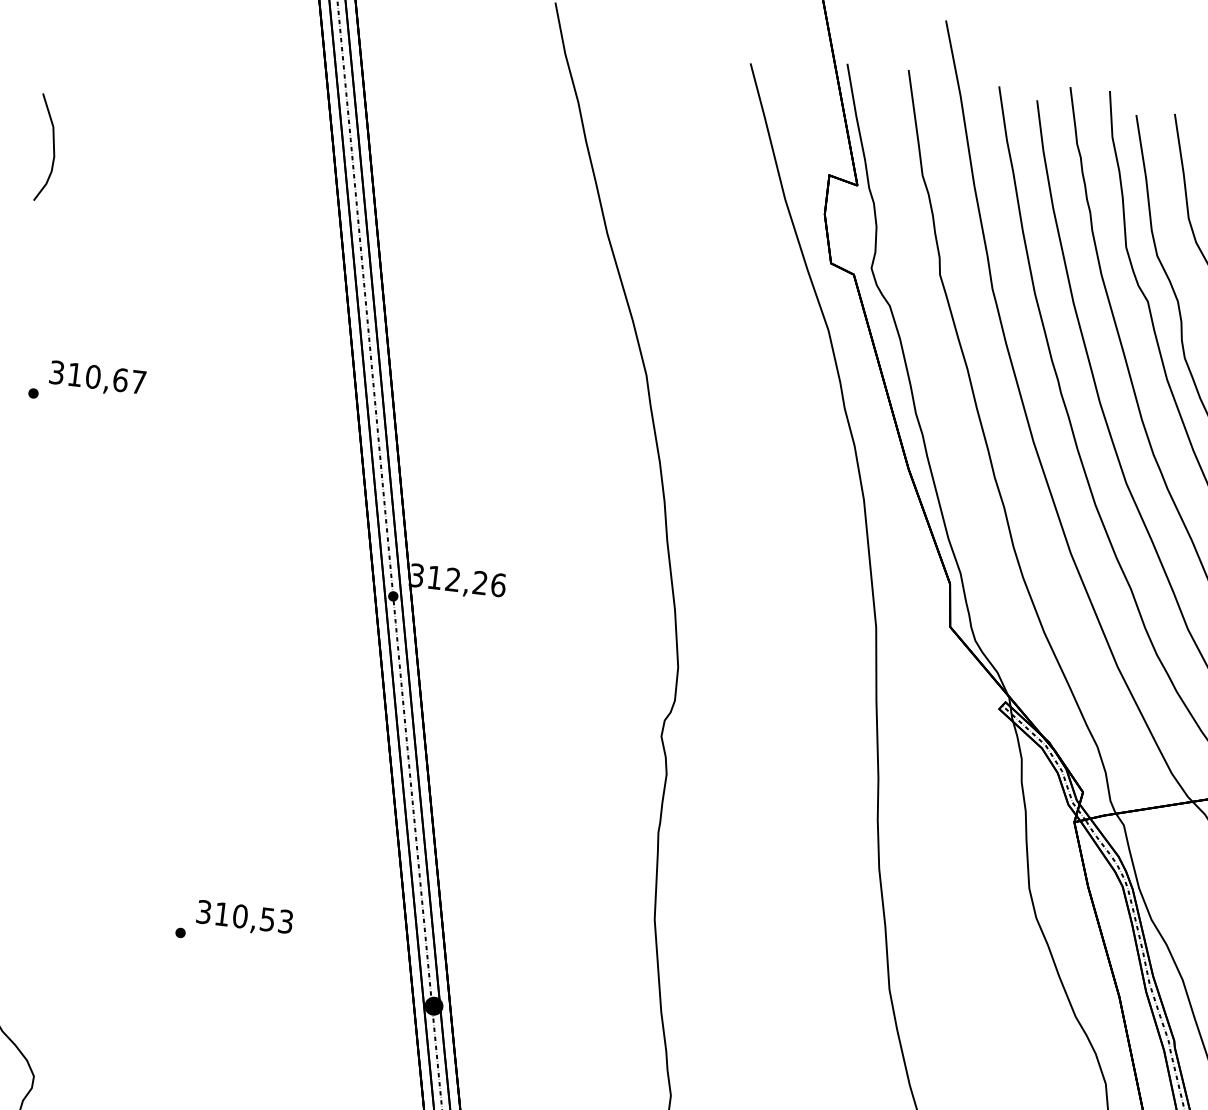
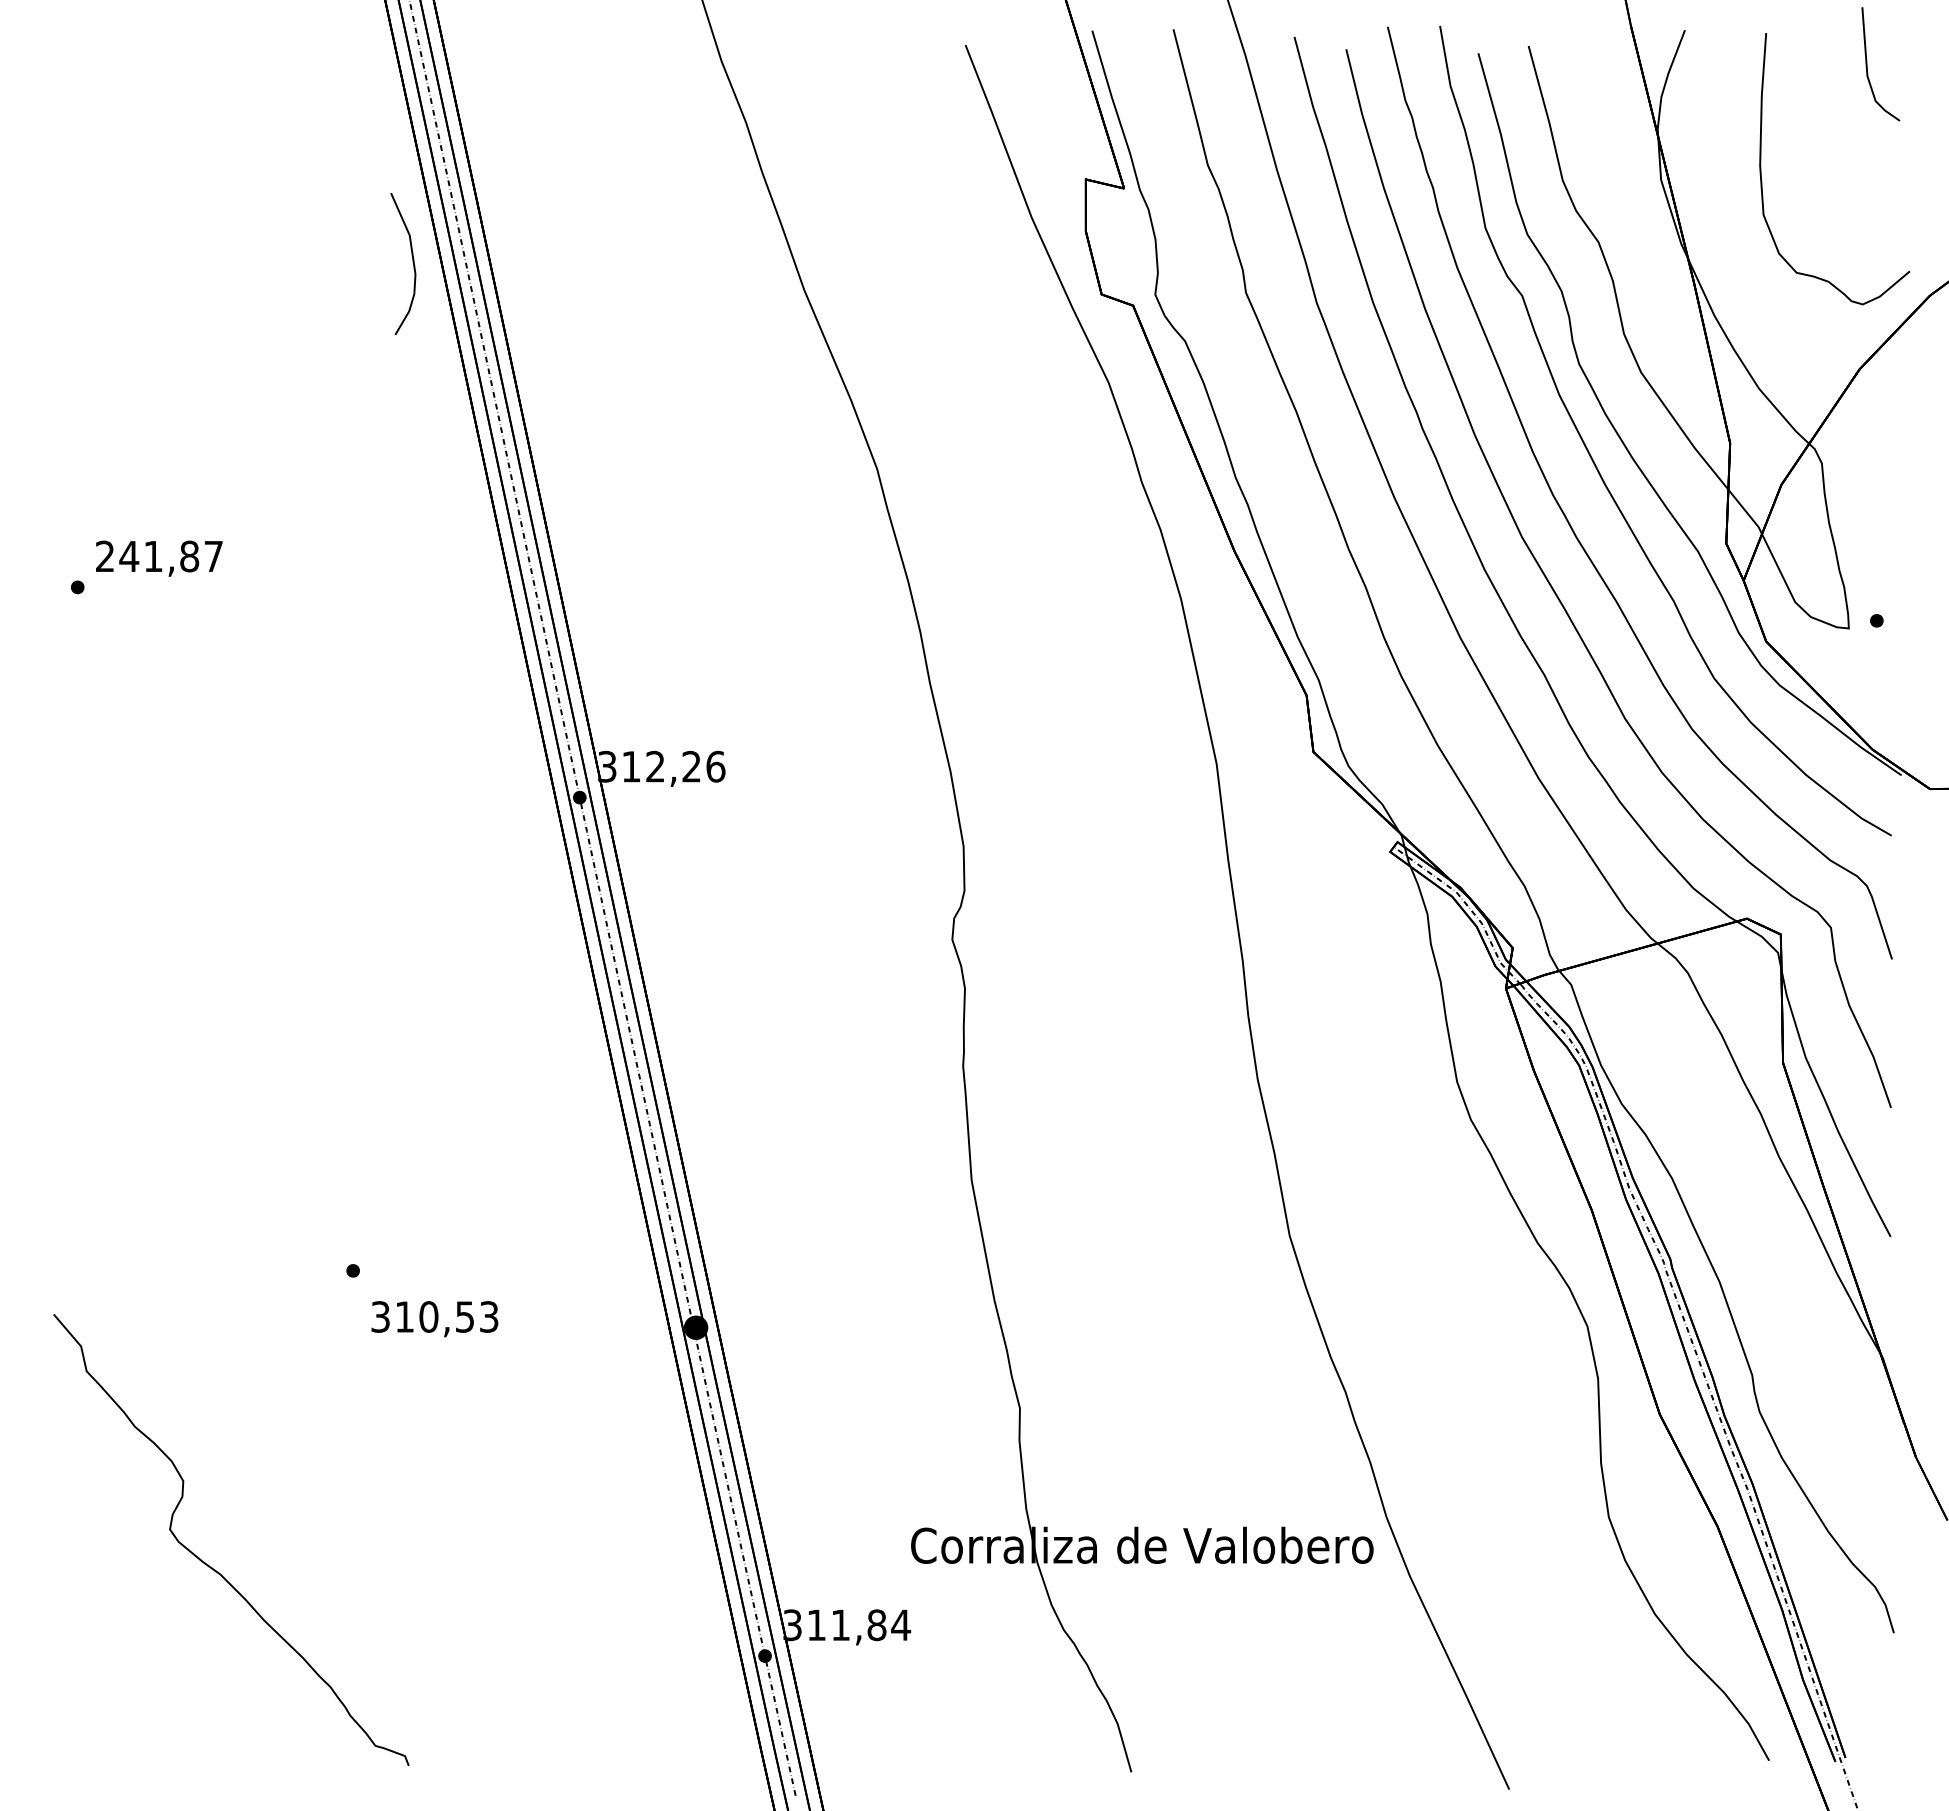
curve: (53, 147) -> (412, 262), moved
text: (88, 376) -> (147, 556), 310,67 -> 241,87
text: (244, 918) -> (434, 1319), moved

